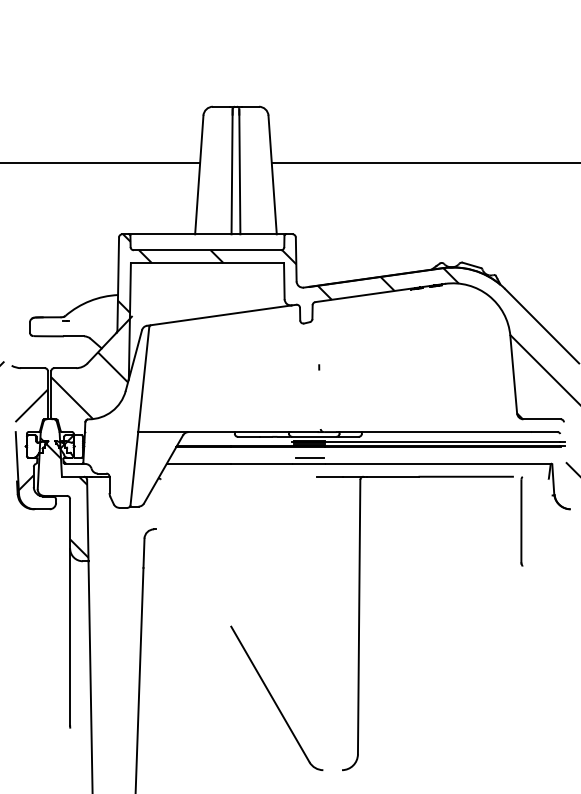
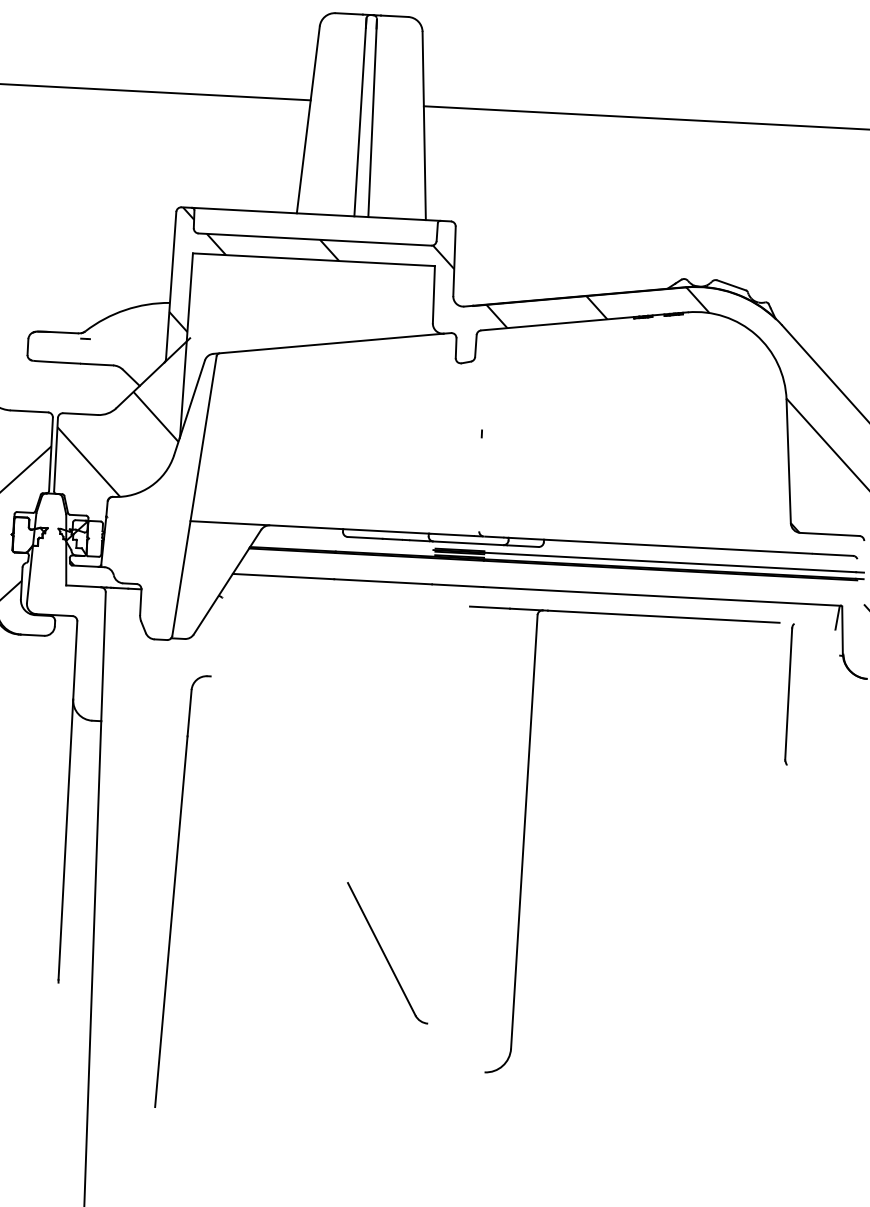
line: (309, 457) -> (459, 575), removed
hatch: (64, 497) -> (68, 618), removed
part: (276, 697) -> (387, 952), size x0.6

